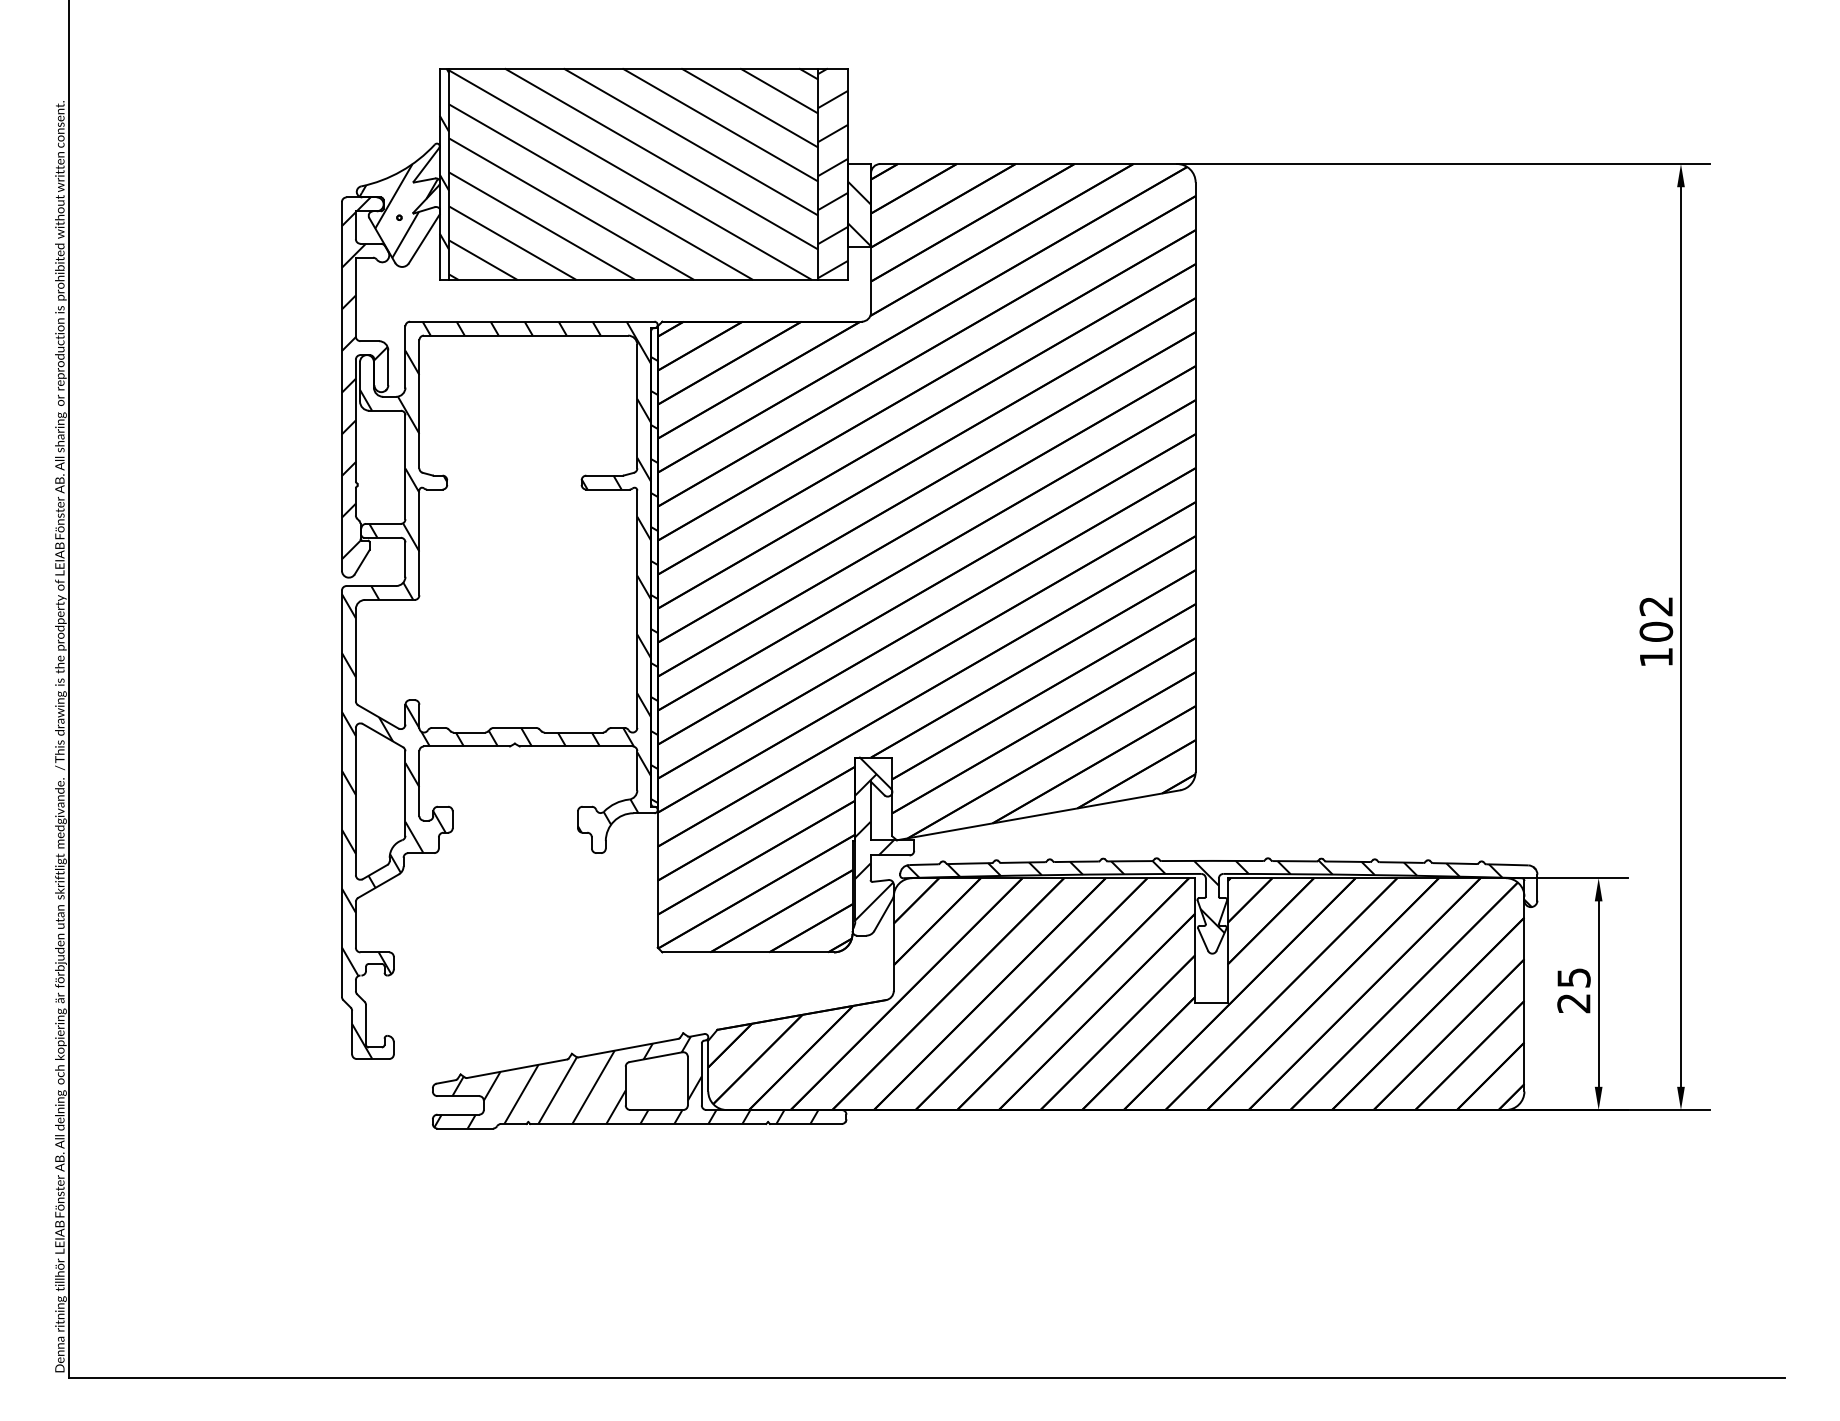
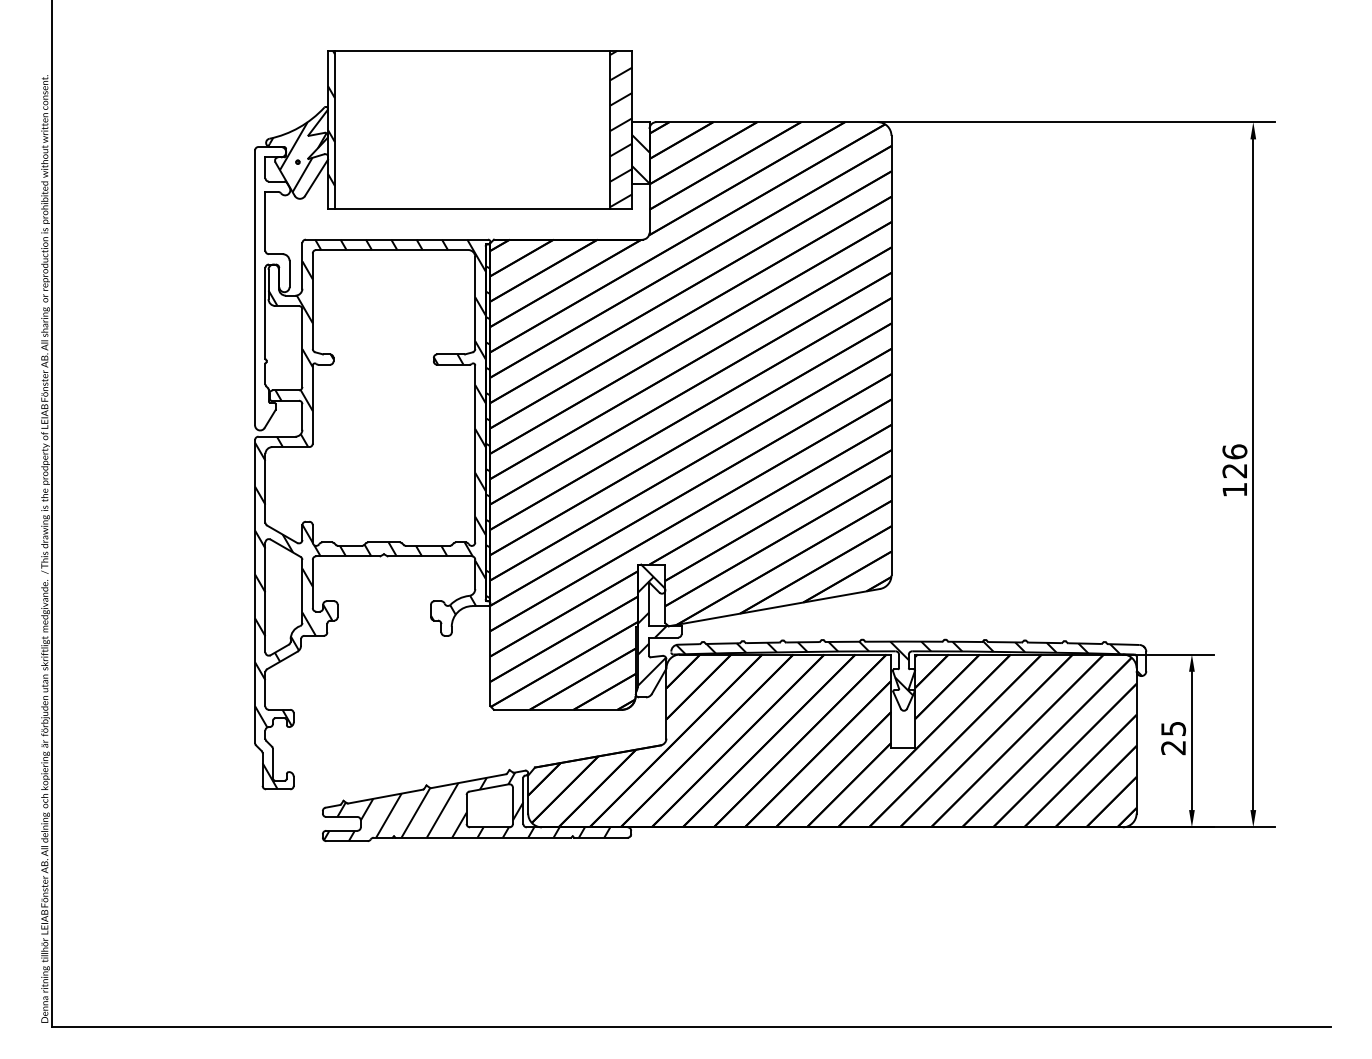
hatch: (633, 173) -> (472, 129), removed
hatch: (365, 377) -> (272, 281), removed
text: (1655, 619) -> (1234, 461), 102 -> 126

